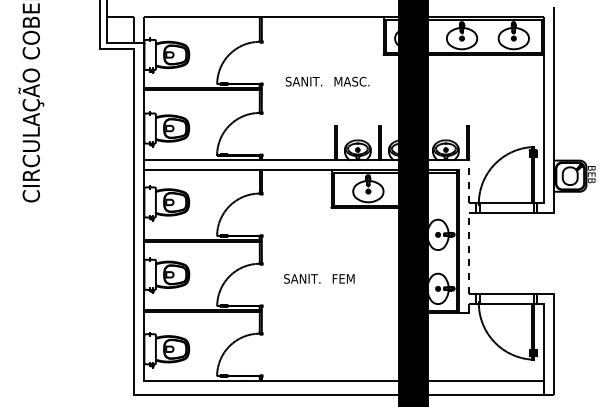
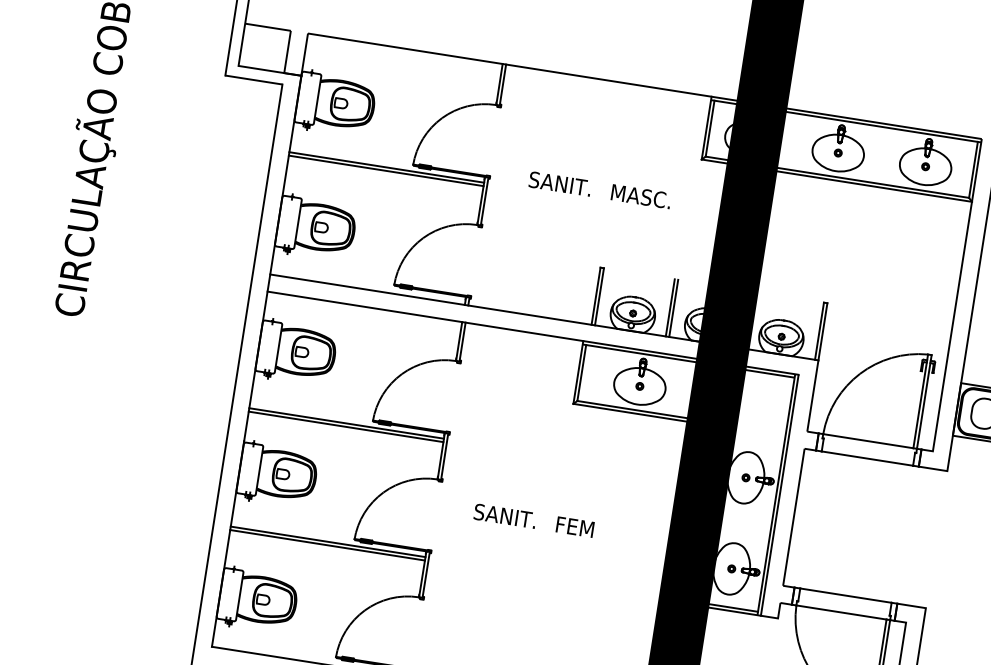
line: (469, 180) -> (813, 394), dashed -> solid
line: (469, 253) -> (794, 517), dashed -> solid

